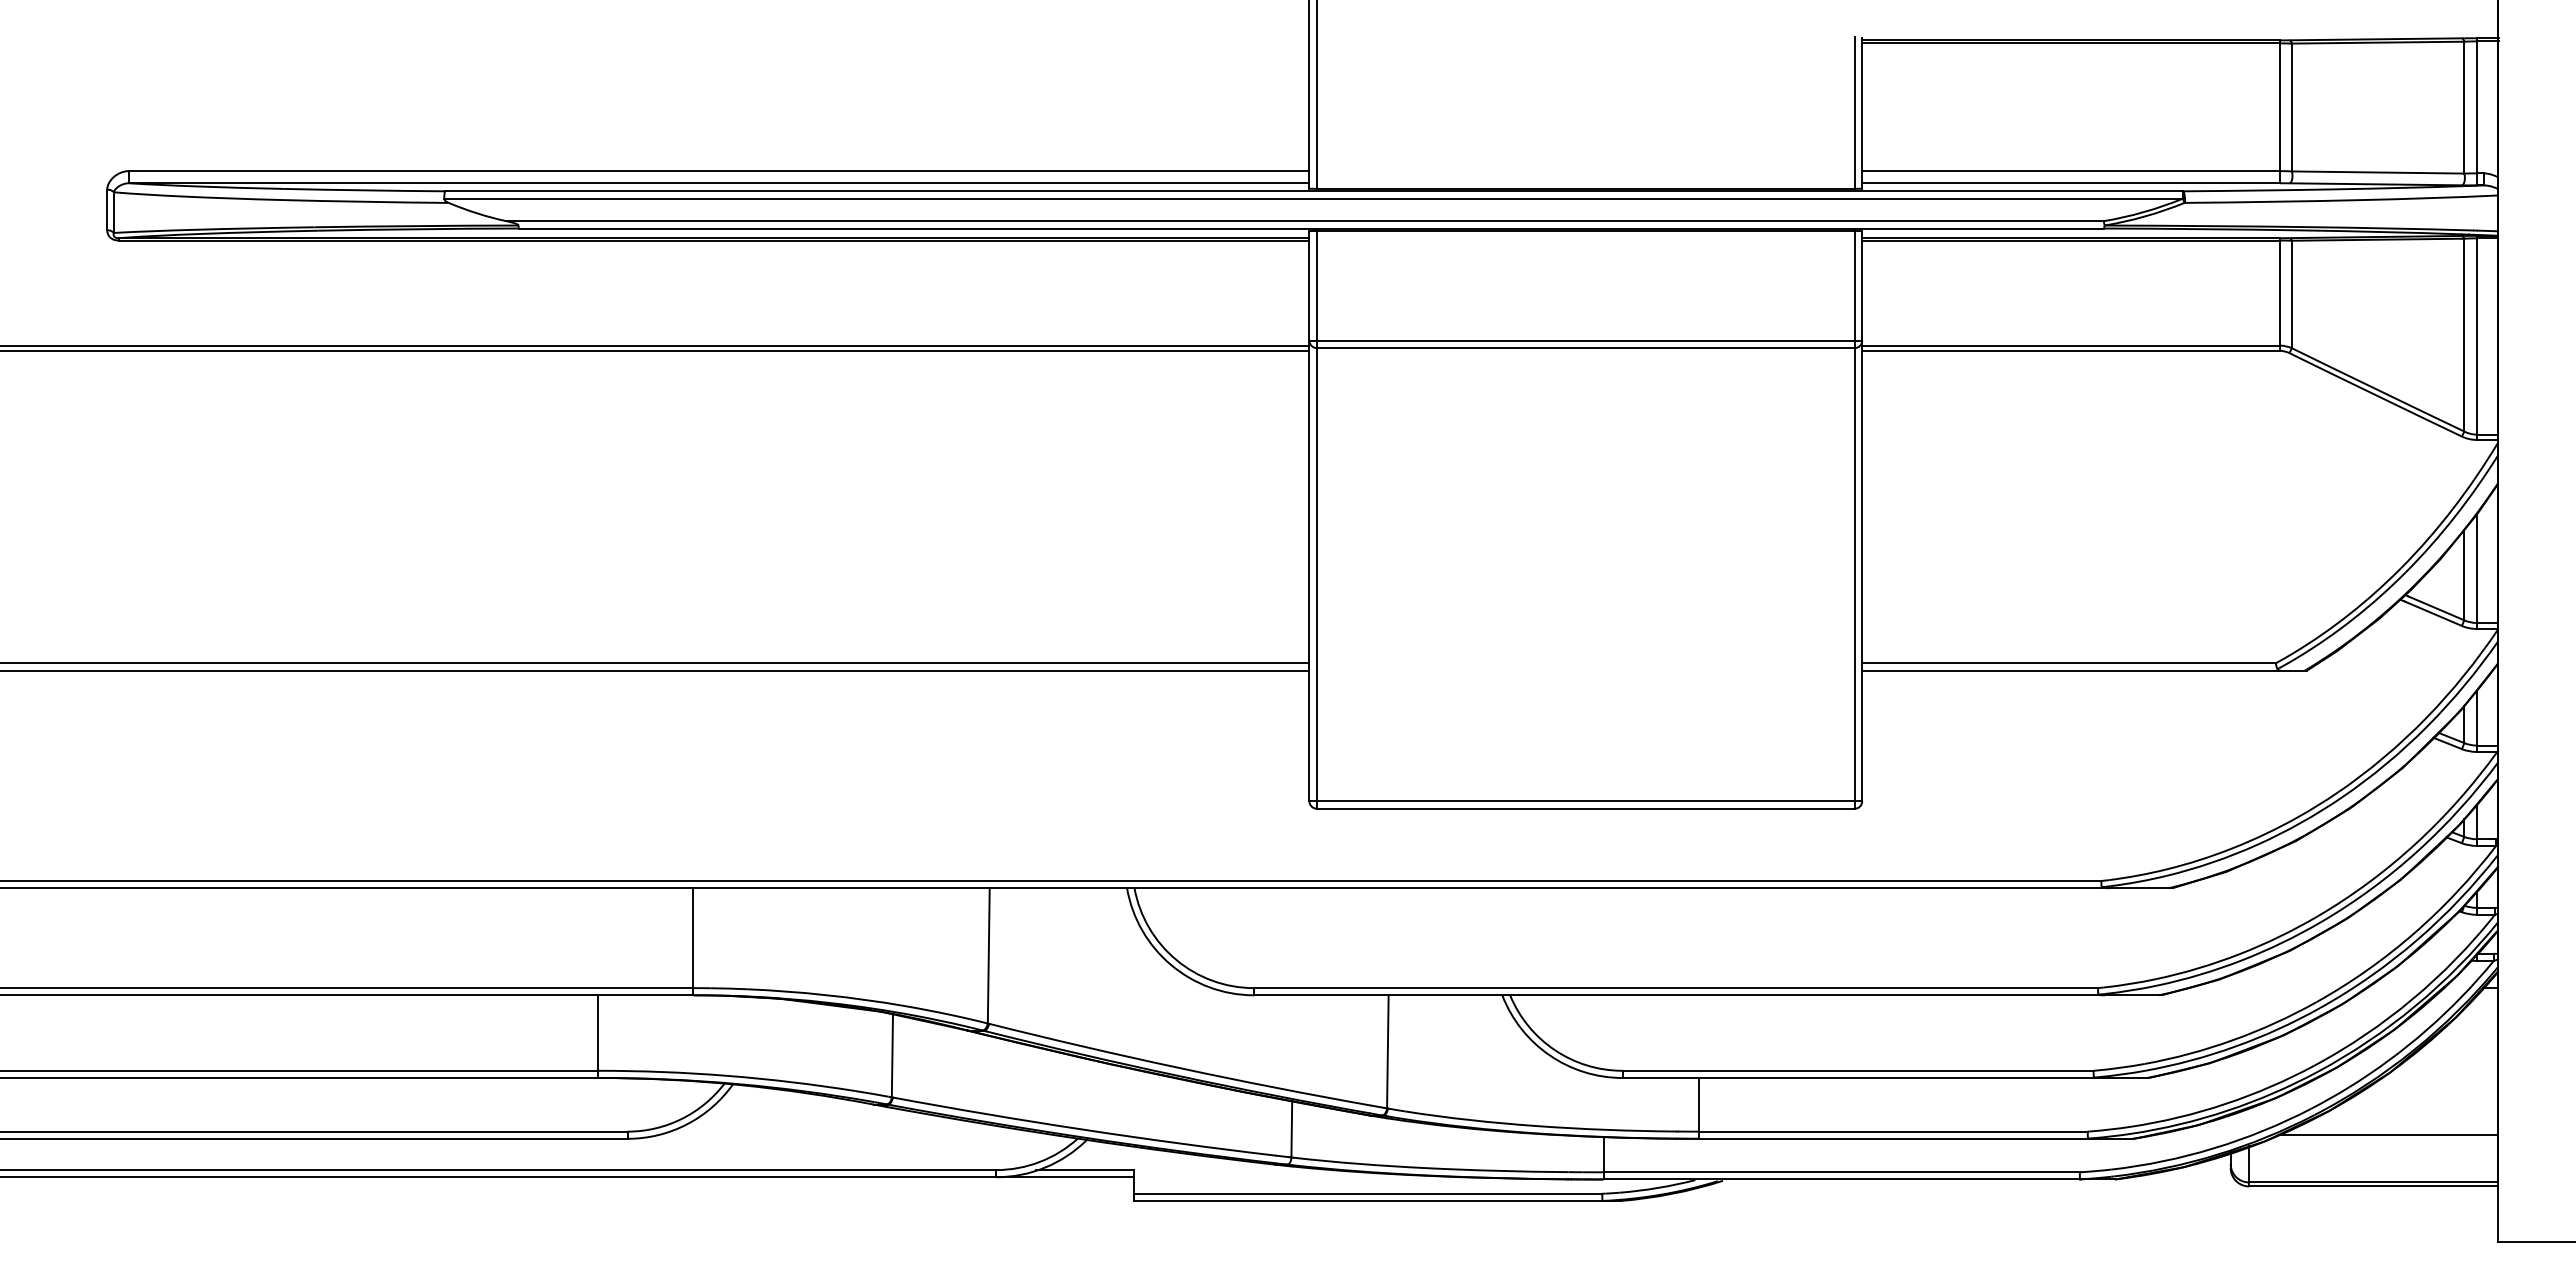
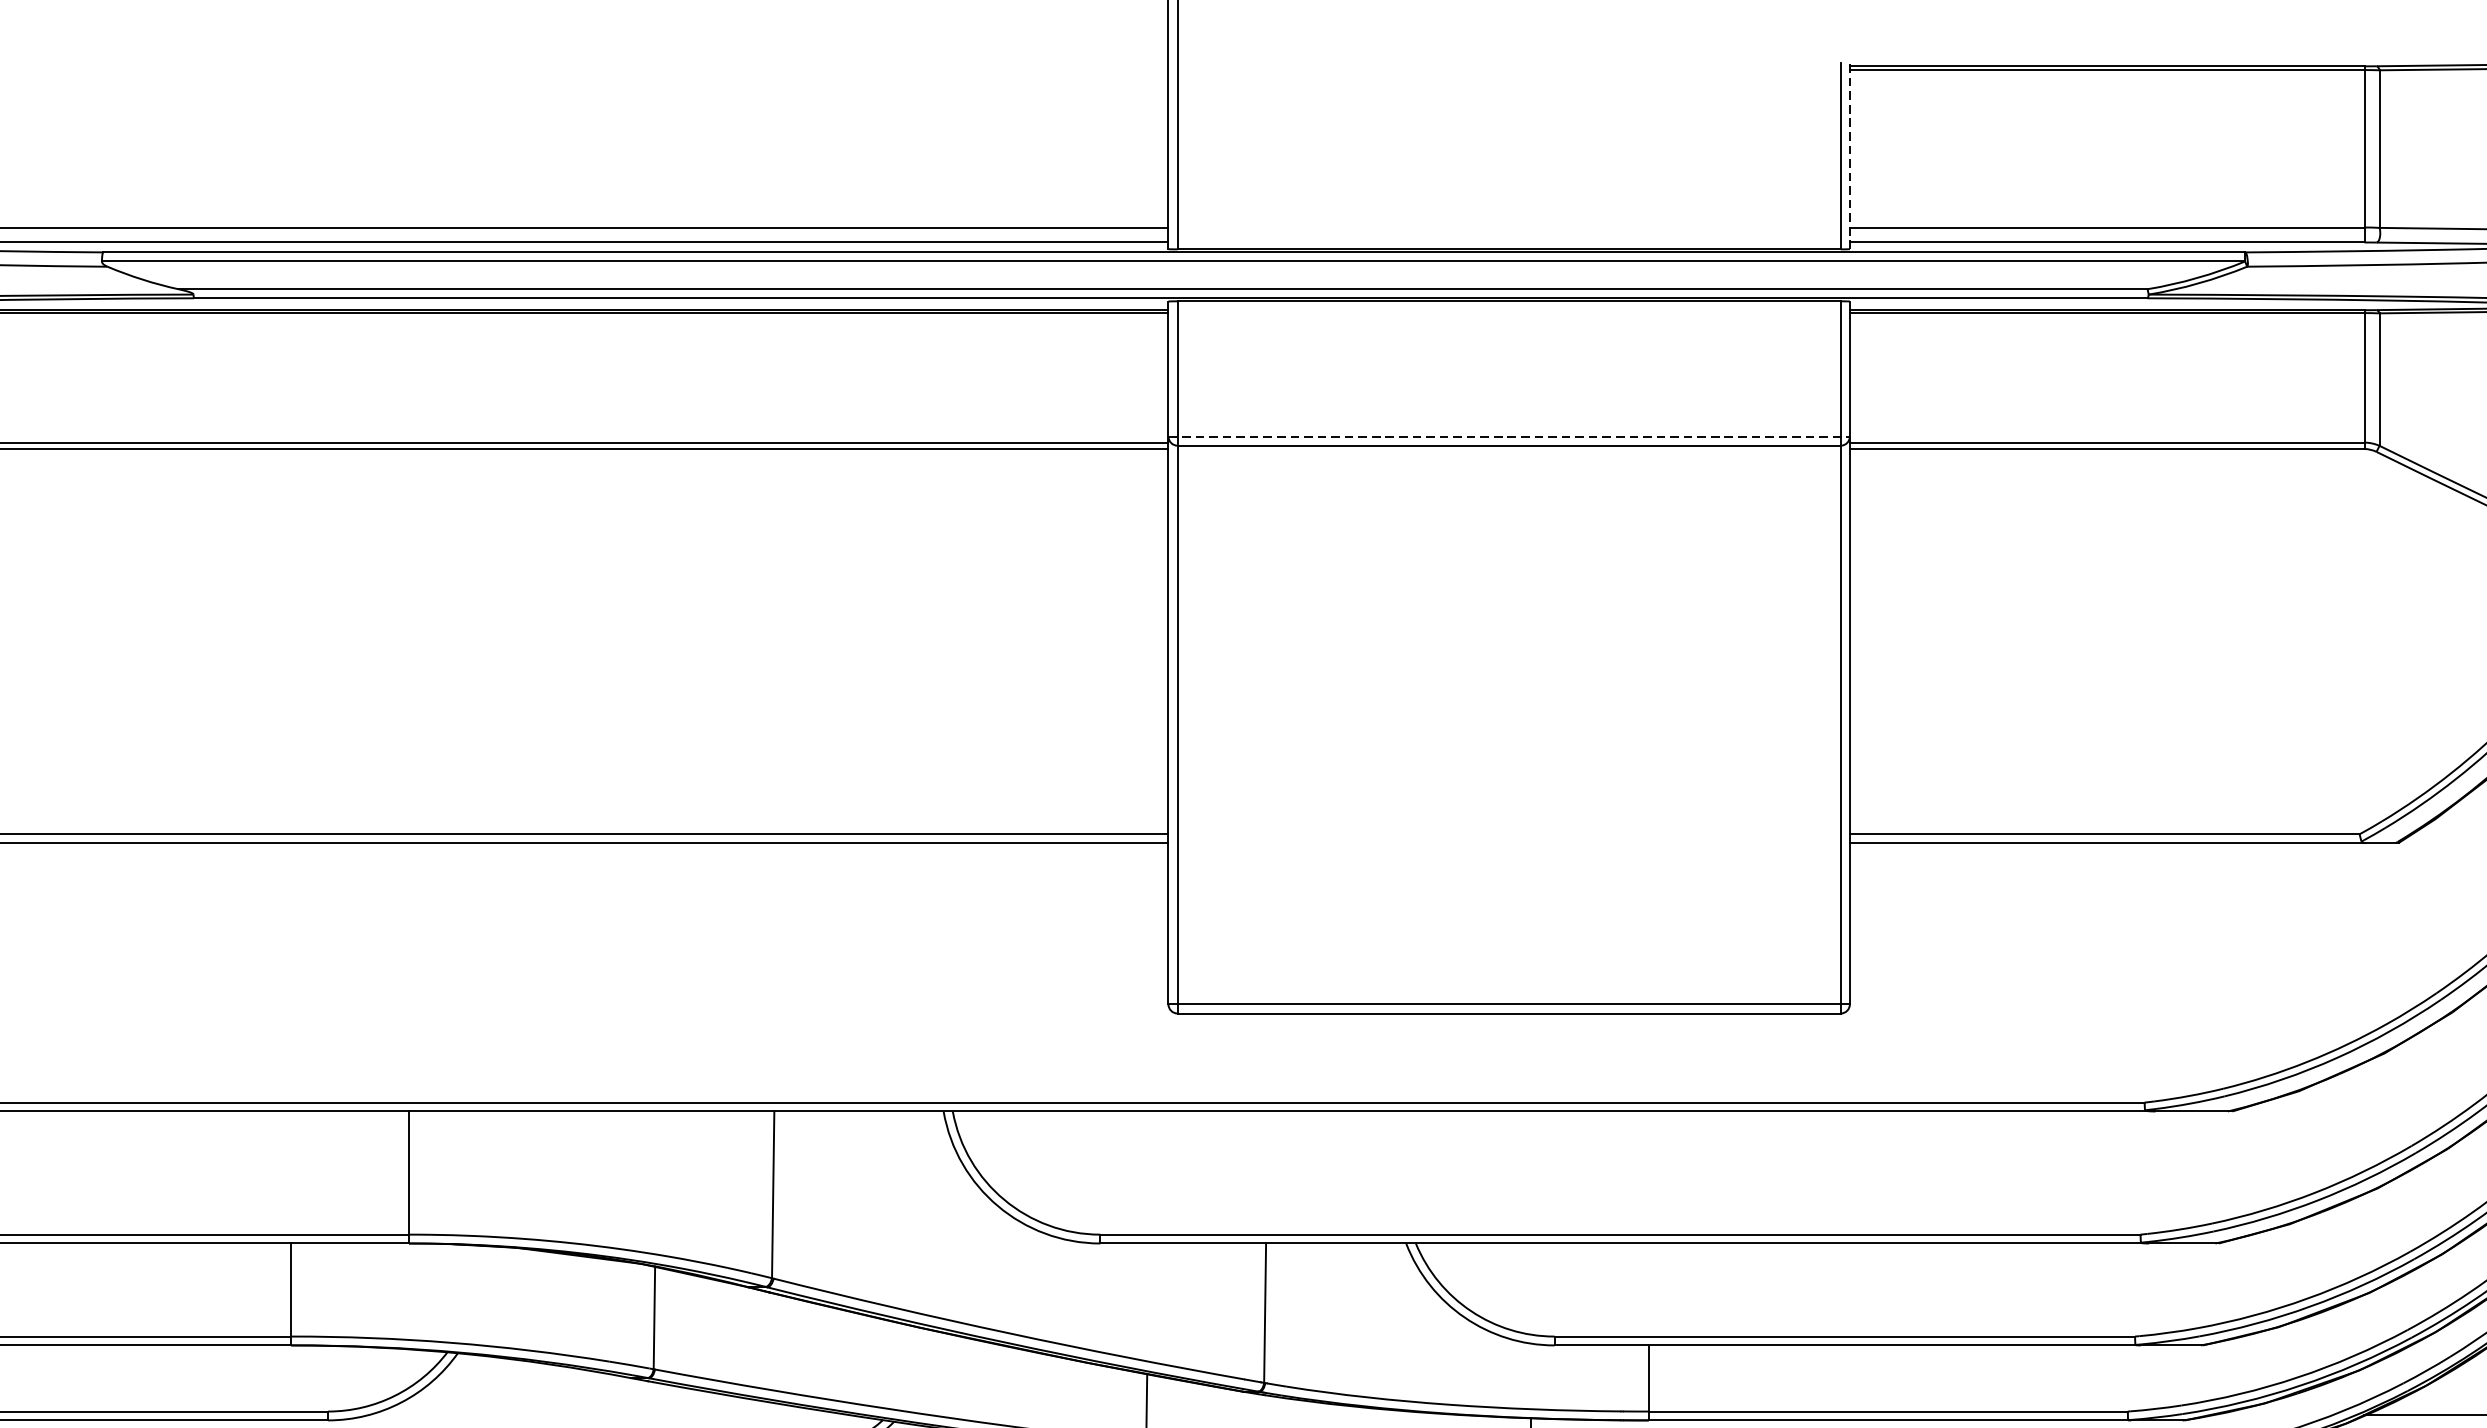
line: (1862, 112) -> (1850, 155), solid -> dashed
line: (1586, 340) -> (1509, 436), solid -> dashed

